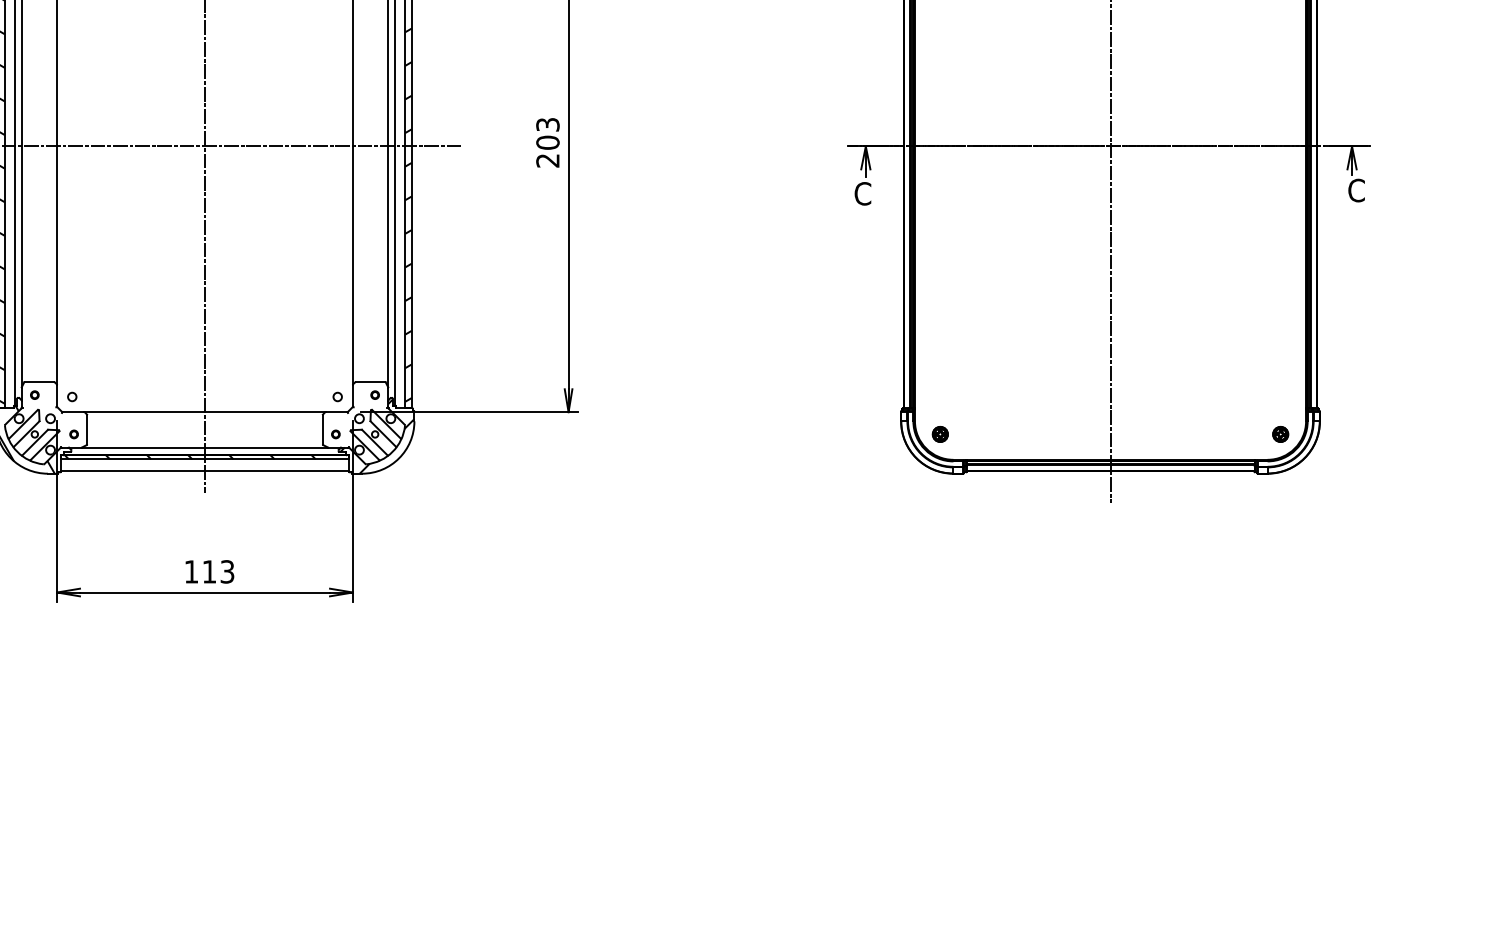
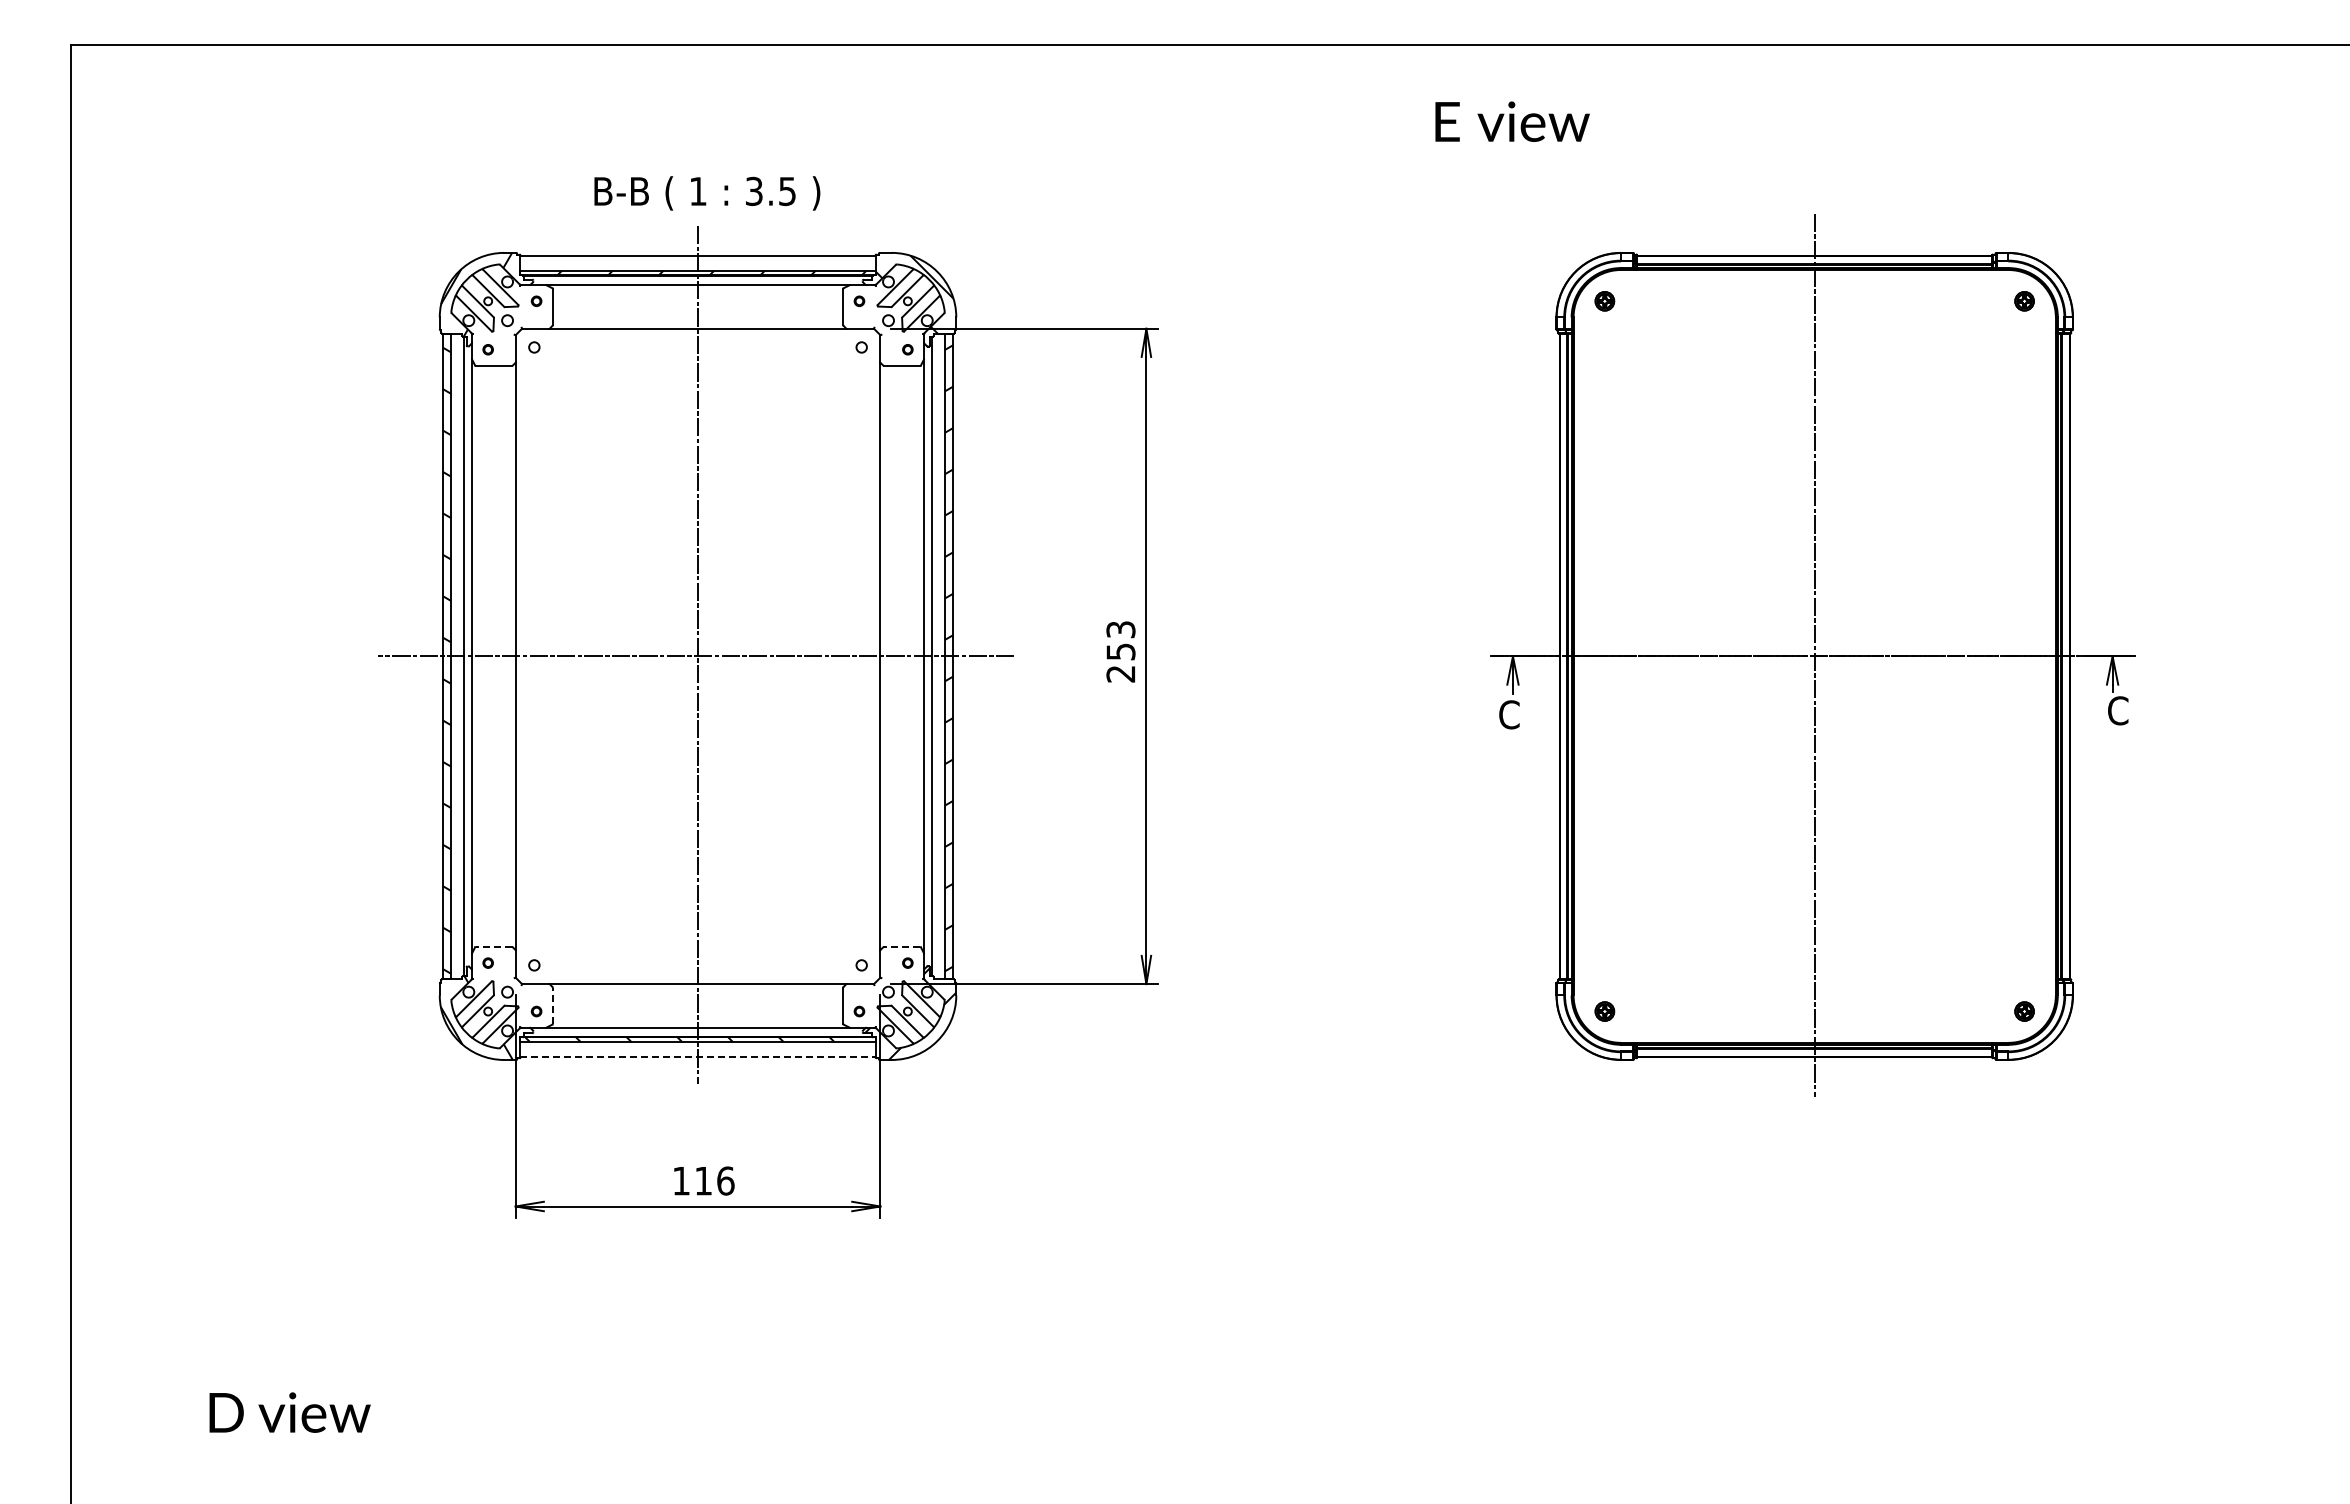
text: (547, 142) -> (1120, 651), 203 -> 253
line: (39, 381) -> (493, 946), solid -> dashed
line: (369, 381) -> (901, 946), solid -> dashed
line: (86, 429) -> (552, 1005), solid -> dashed
line: (205, 470) -> (698, 1056), solid -> dashed
text: (227, 571) -> (725, 1180), 113 -> 116

